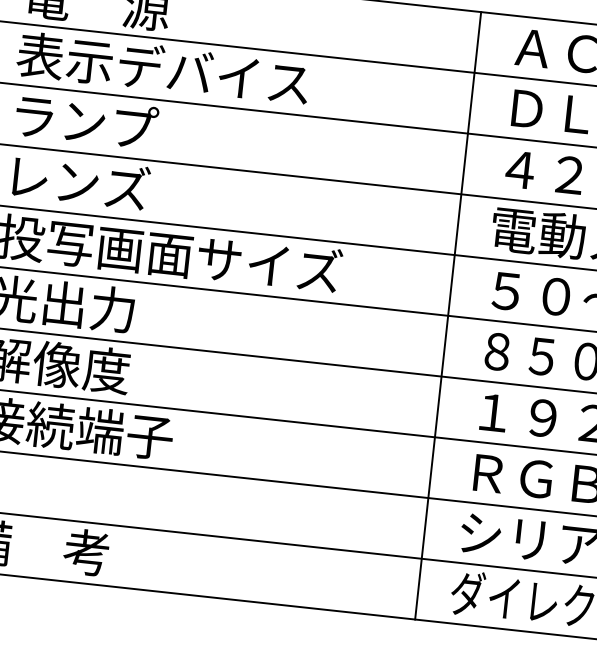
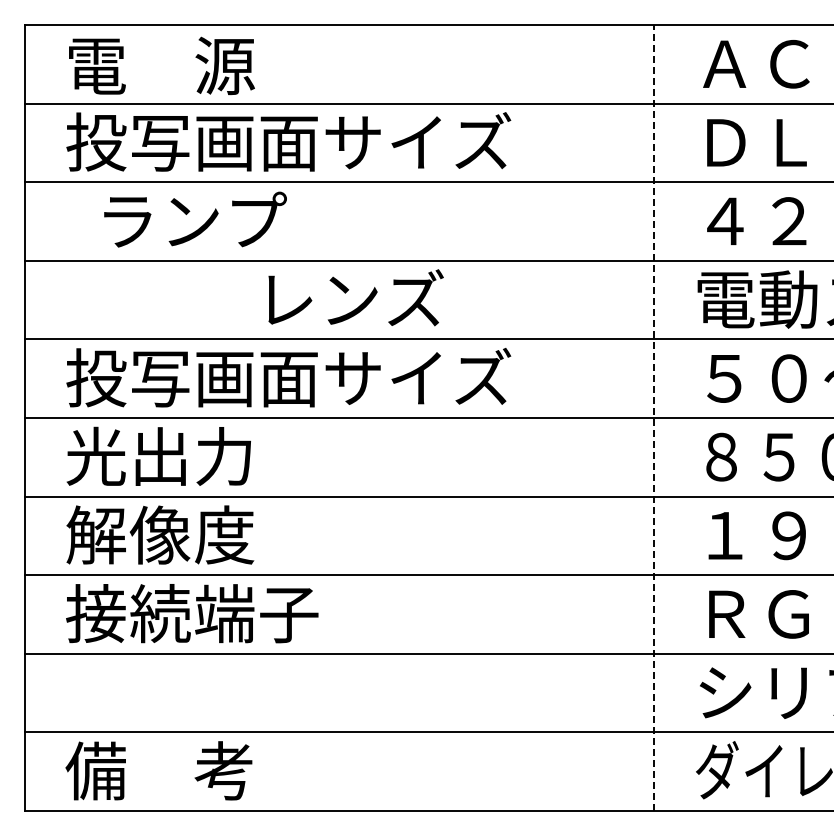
text: (189, 71) -> (288, 141), 表示デバイス -> 投写画面サイズ
text: (86, 121) -> (195, 219), moved
text: (81, 181) -> (355, 297), moved
line: (448, 316) -> (653, 418), solid -> dashed

